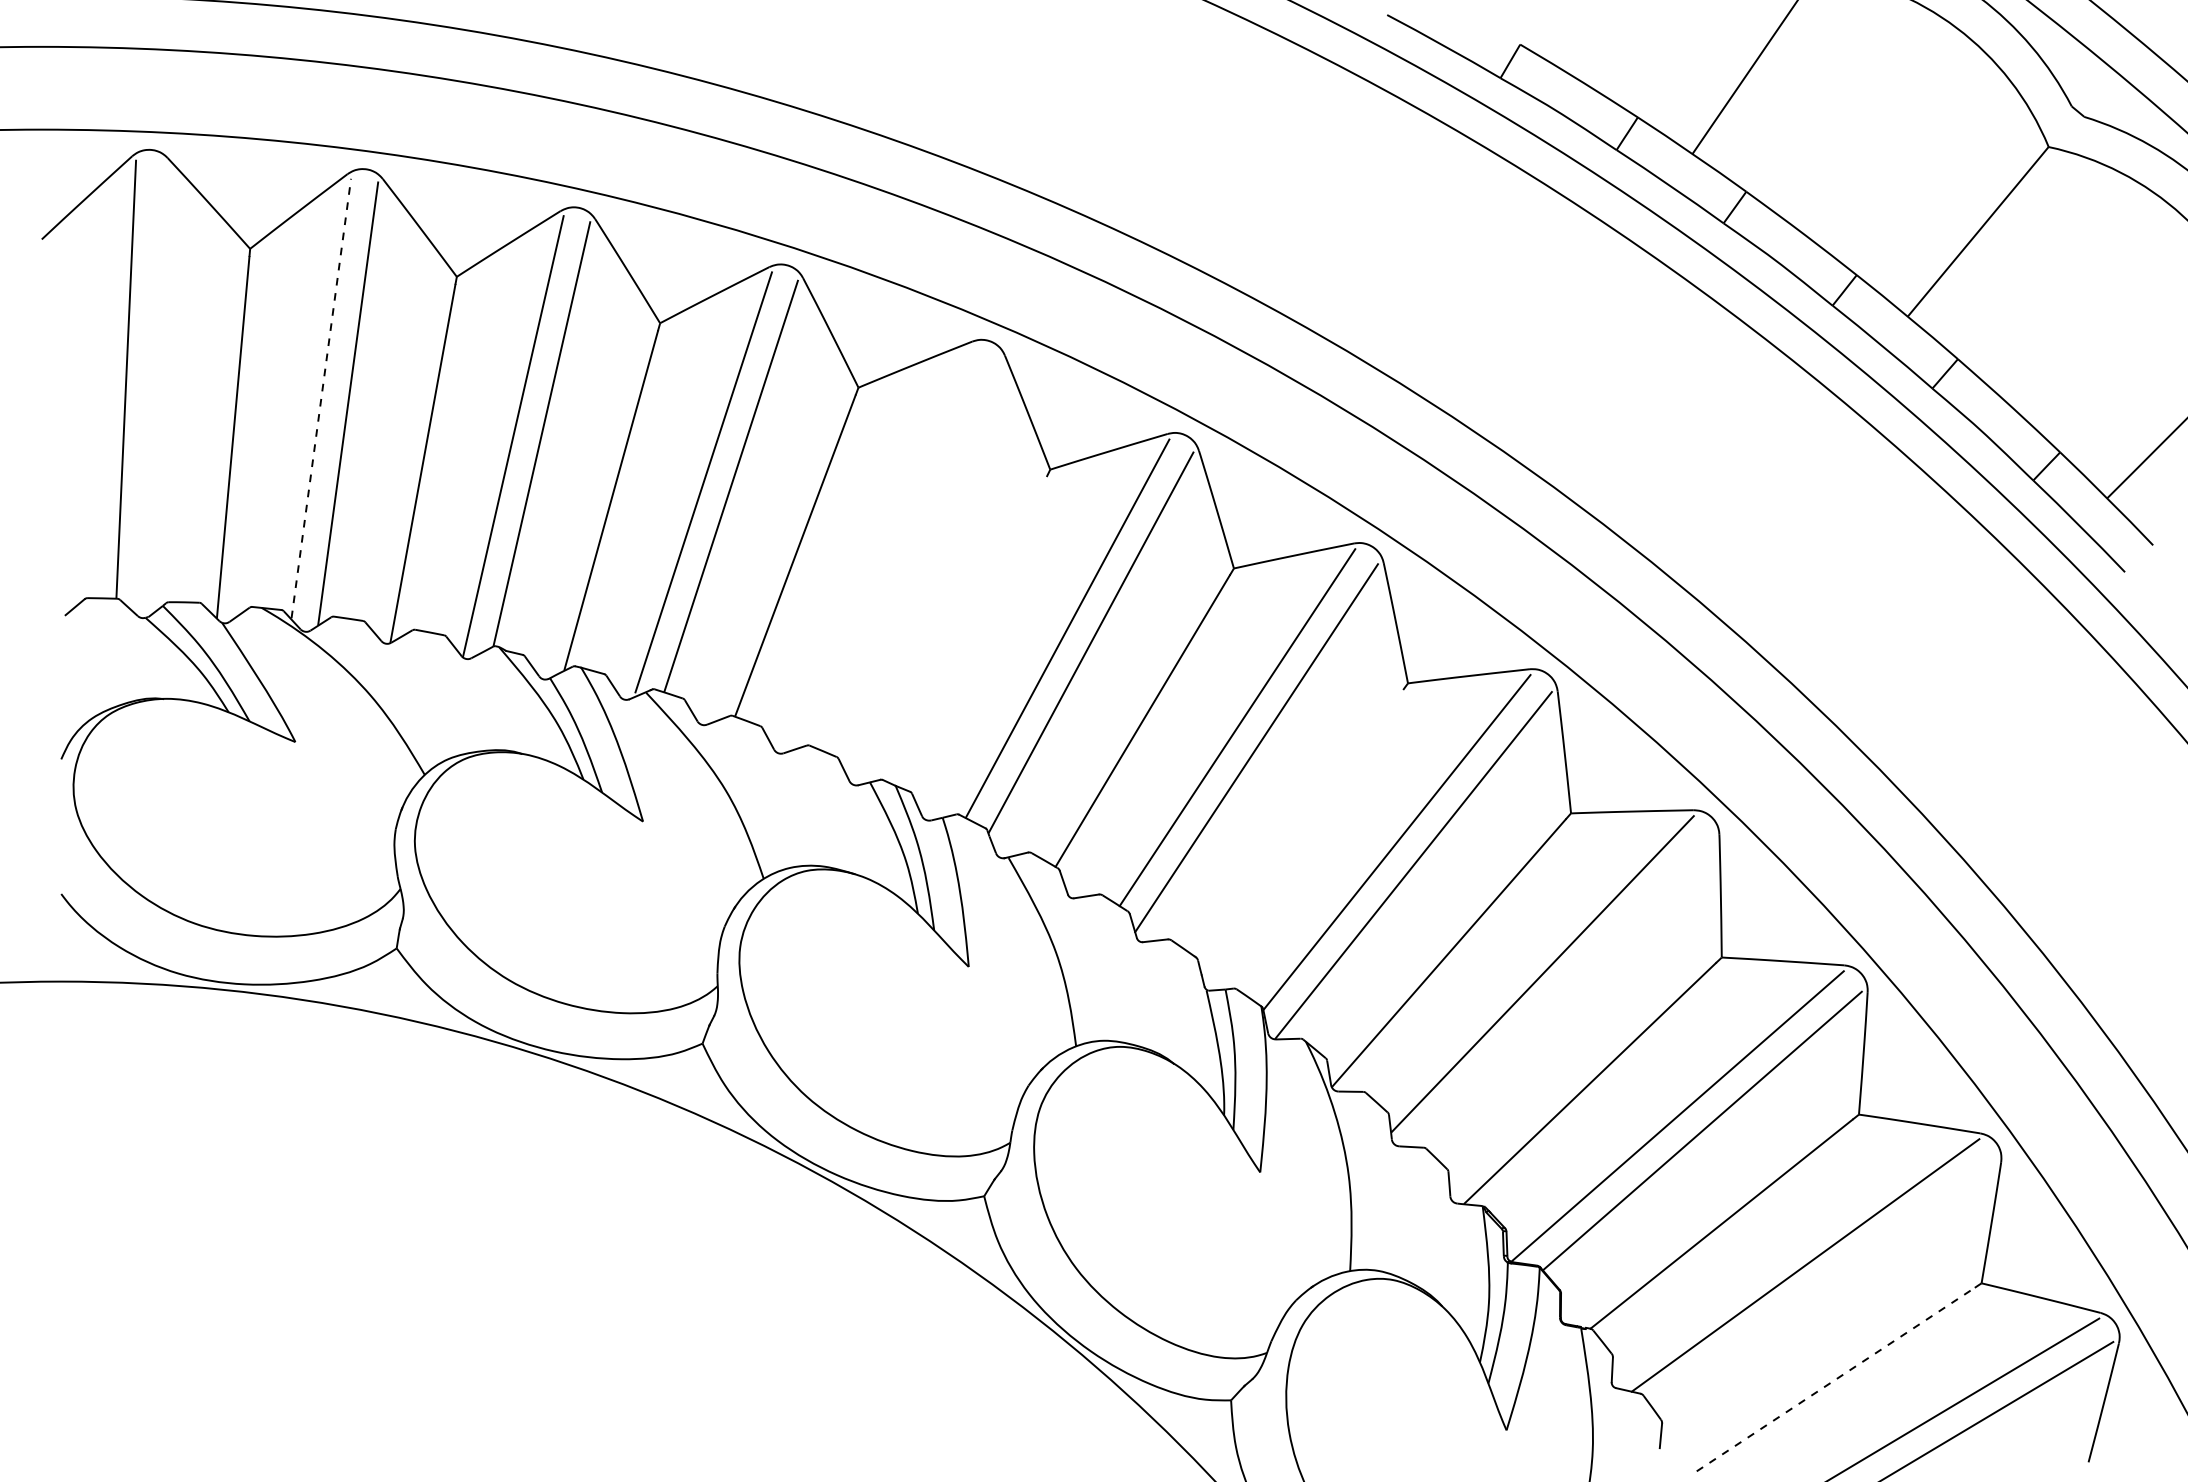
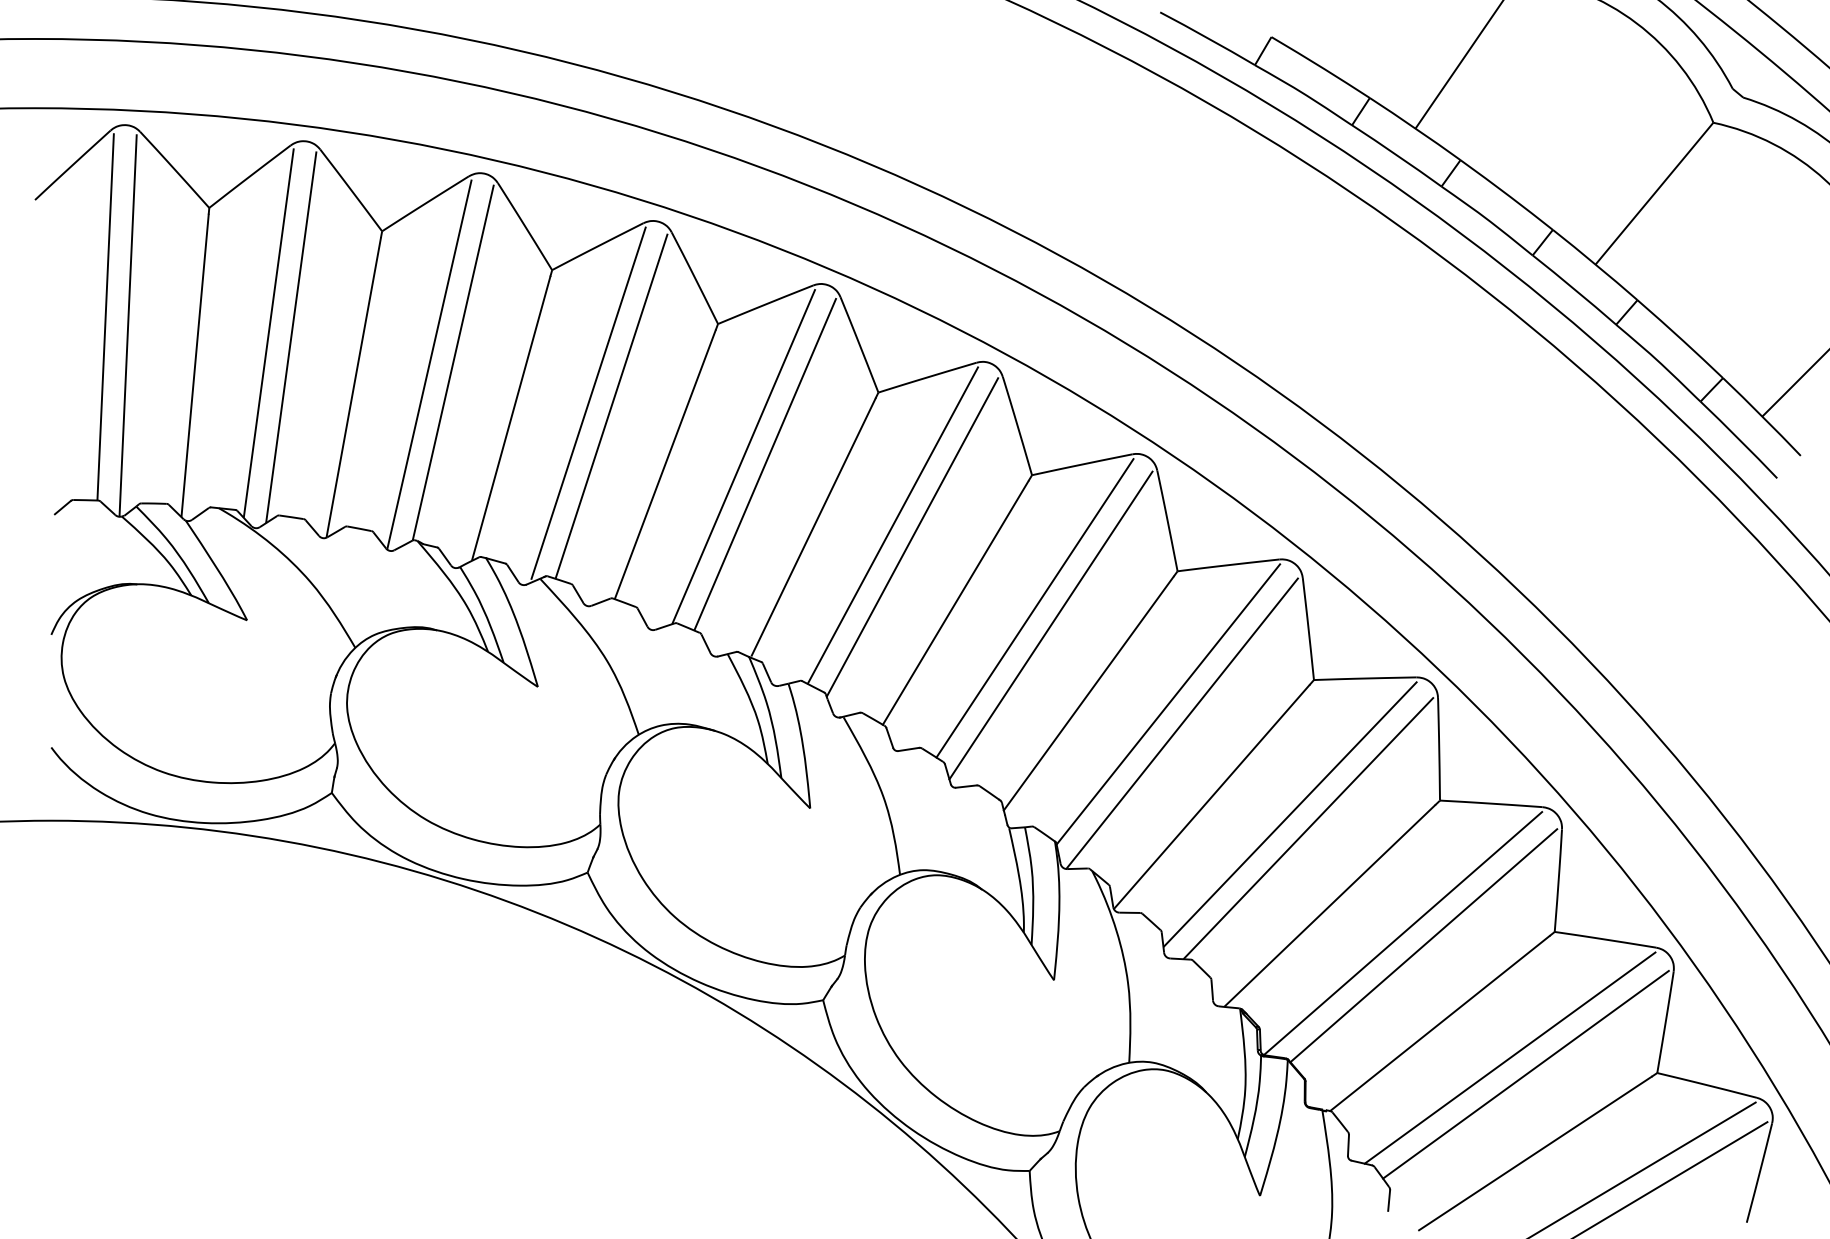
line: (152, 389) -> (127, 325), added
line: (321, 398) -> (268, 333), dashed -> solid
line: (889, 546) -> (743, 456), added
line: (914, 555) -> (764, 464), added
line: (972, 630) -> (813, 527), added
line: (1301, 829) -> (1088, 693), added
line: (1564, 990) -> (1308, 828), added
line: (1824, 1285) -> (1525, 1074), added
line: (1835, 1379) -> (1535, 1153), dashed -> solid

